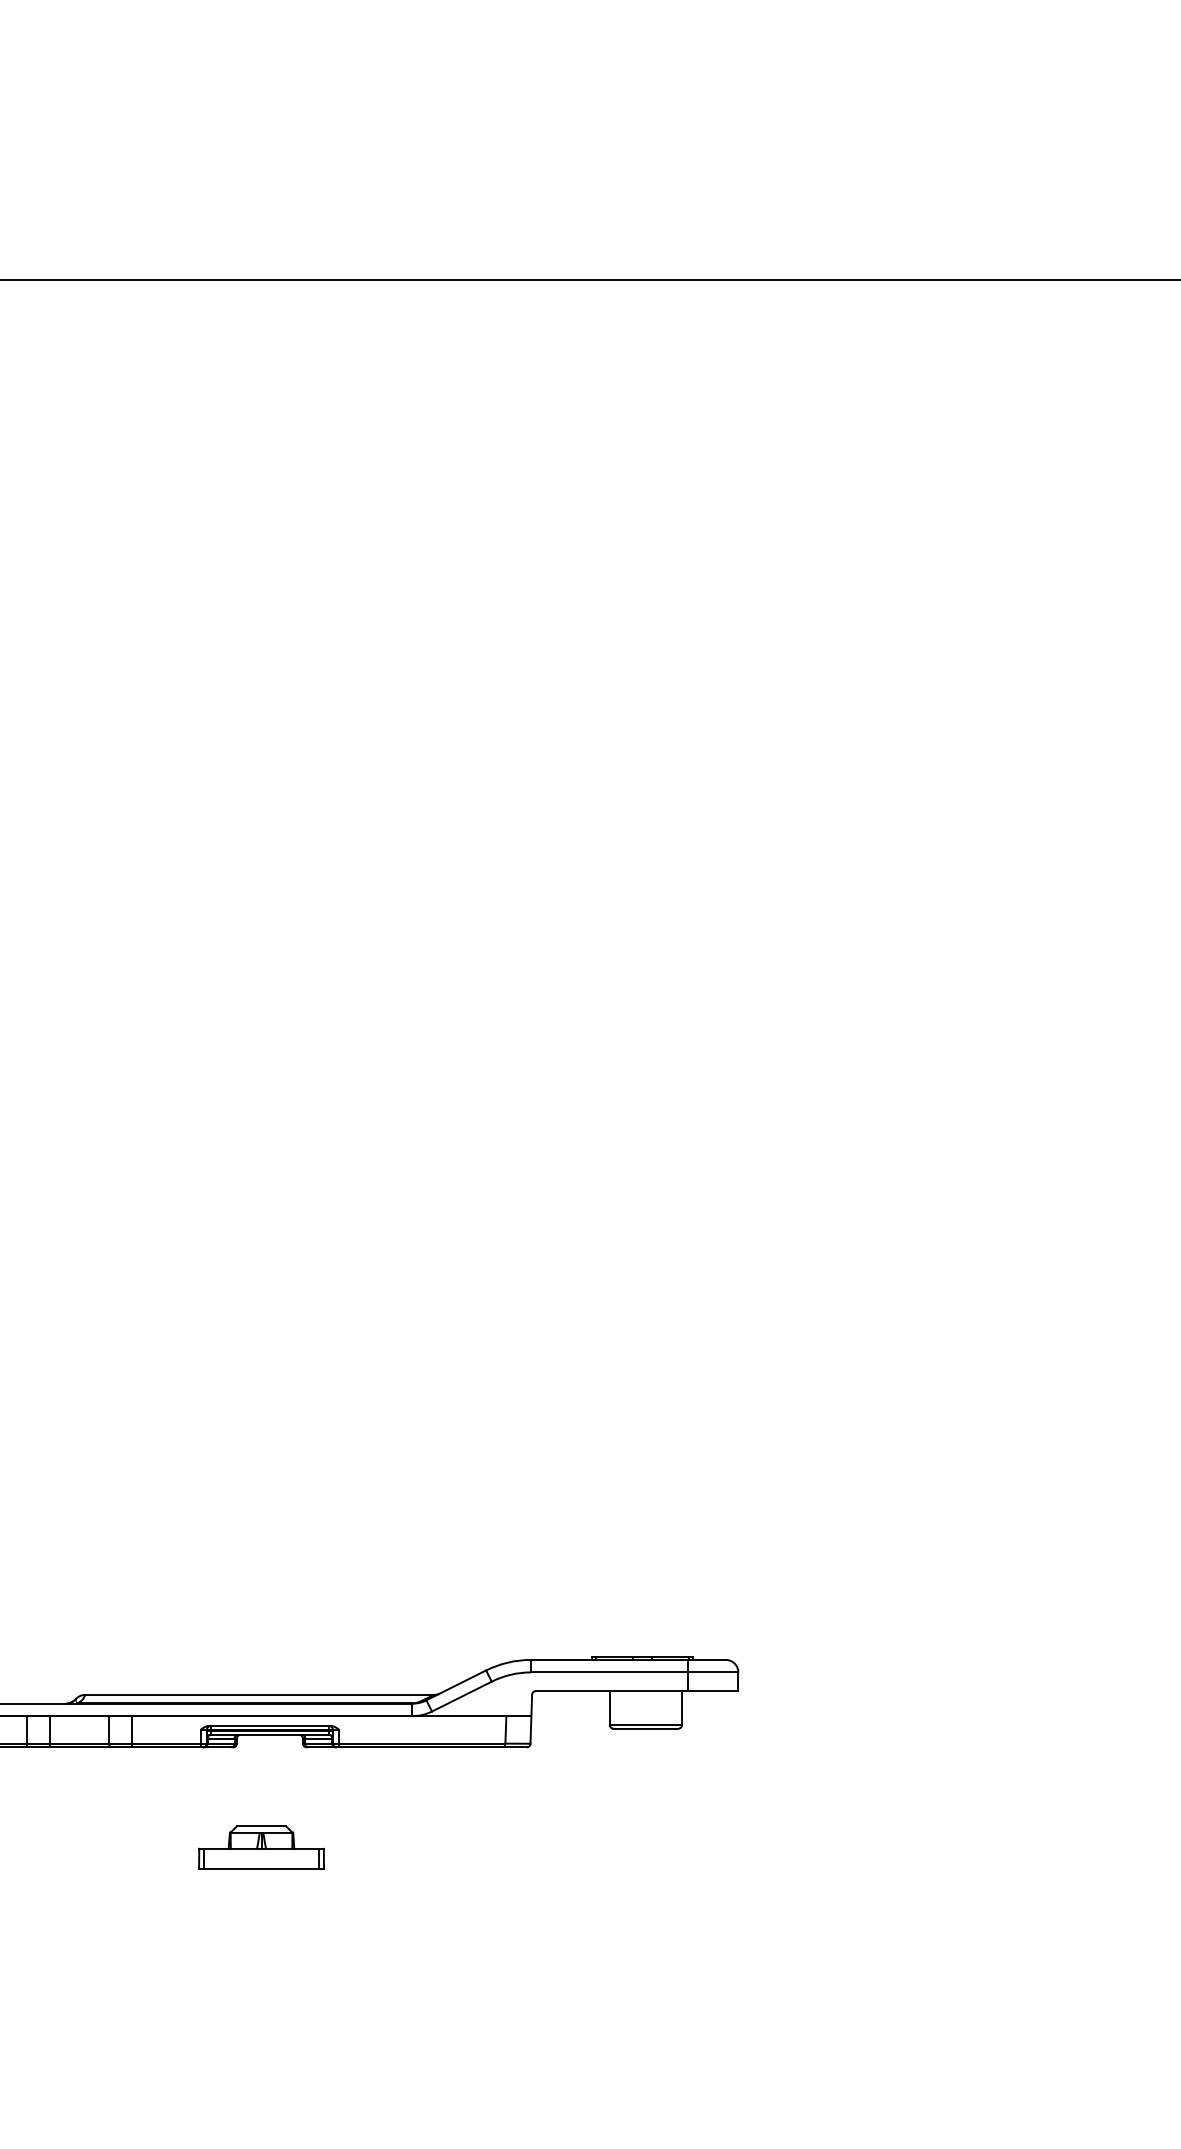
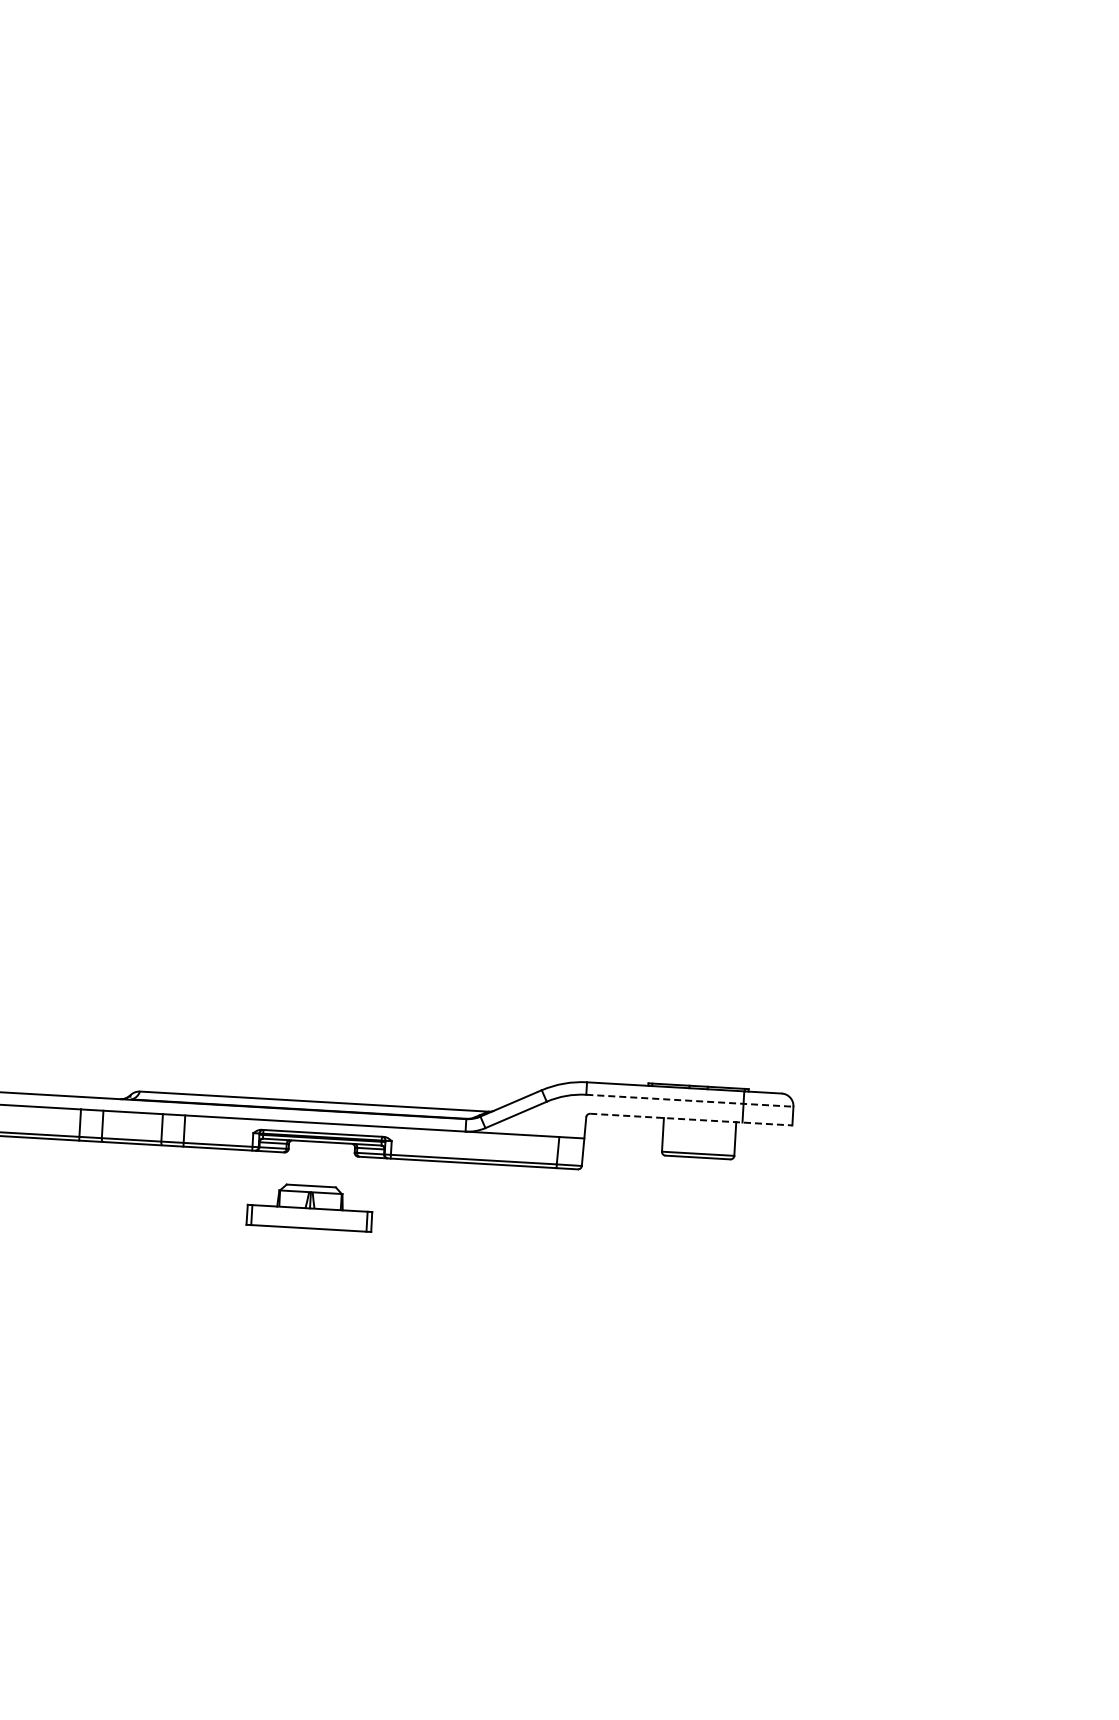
line: (634, 1672) -> (689, 1100), solid -> dashed
line: (637, 1691) -> (691, 1119), solid -> dashed
part: (261, 1847) -> (310, 1207), moved

